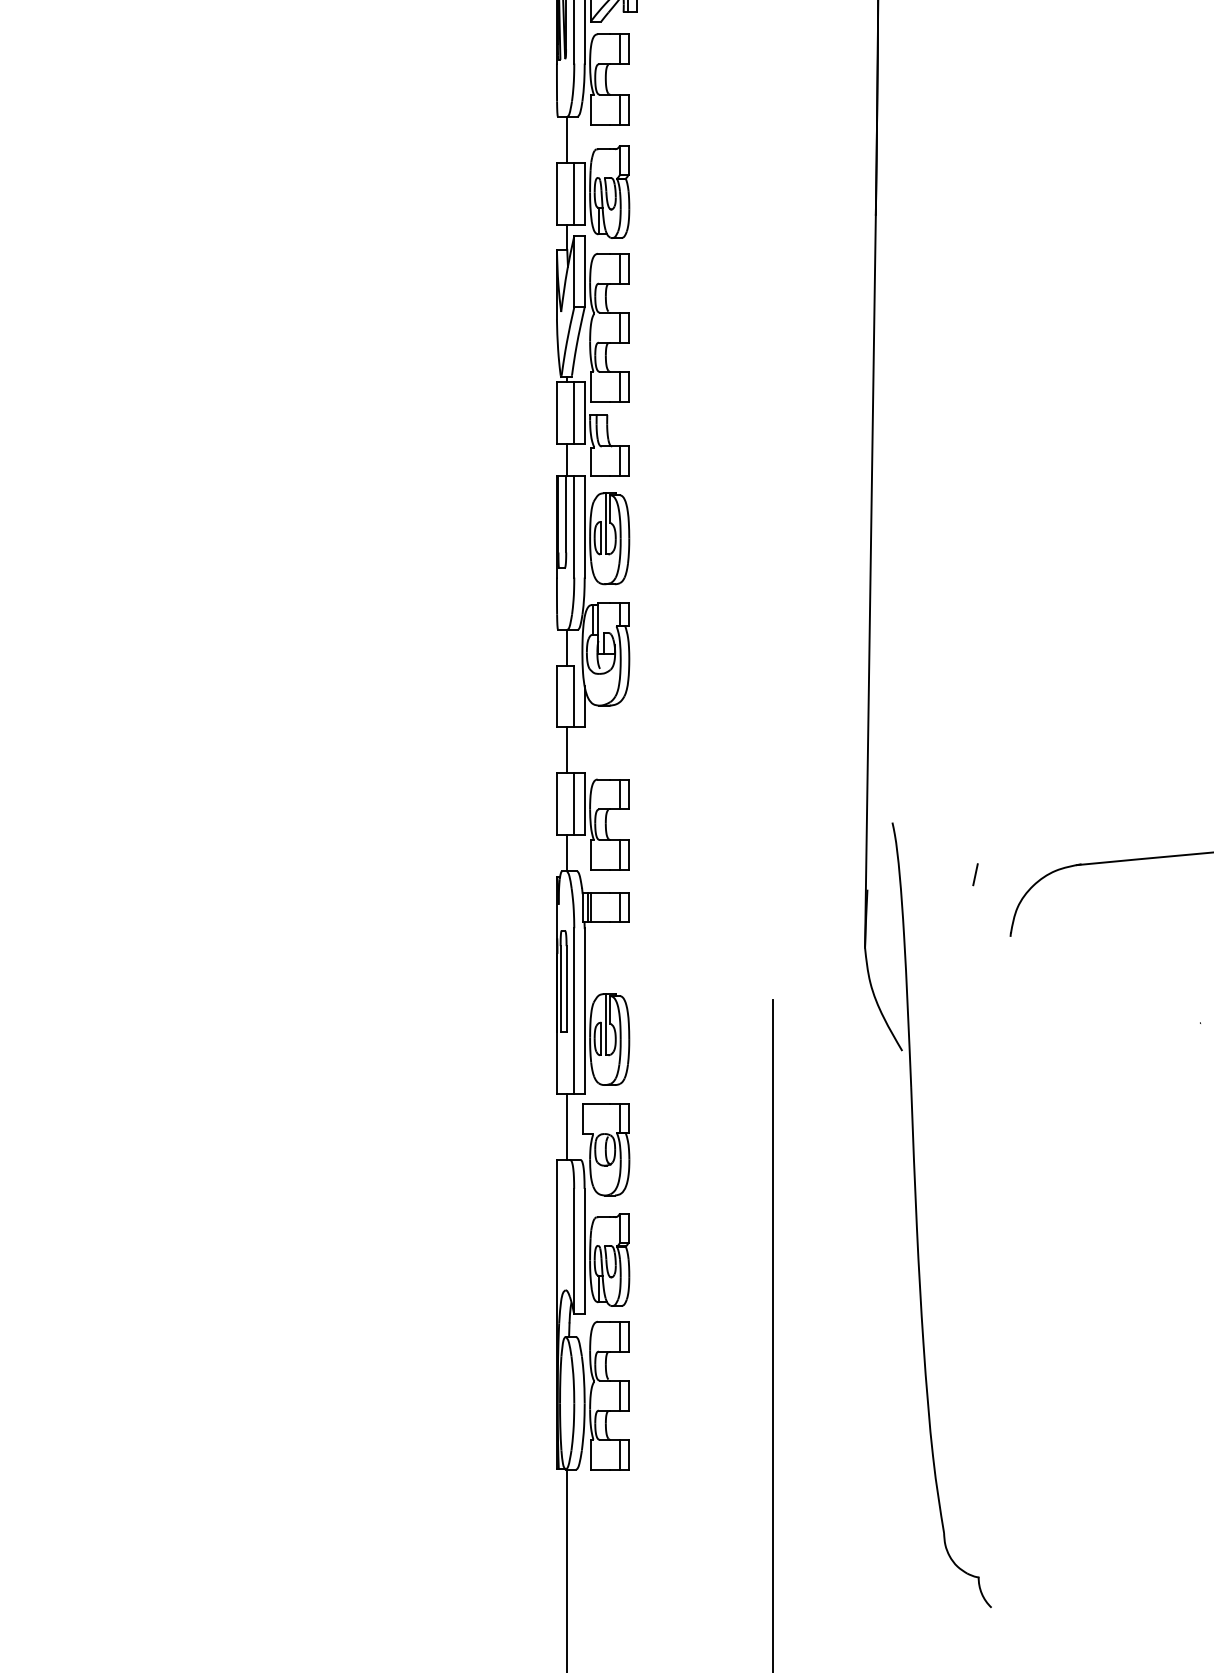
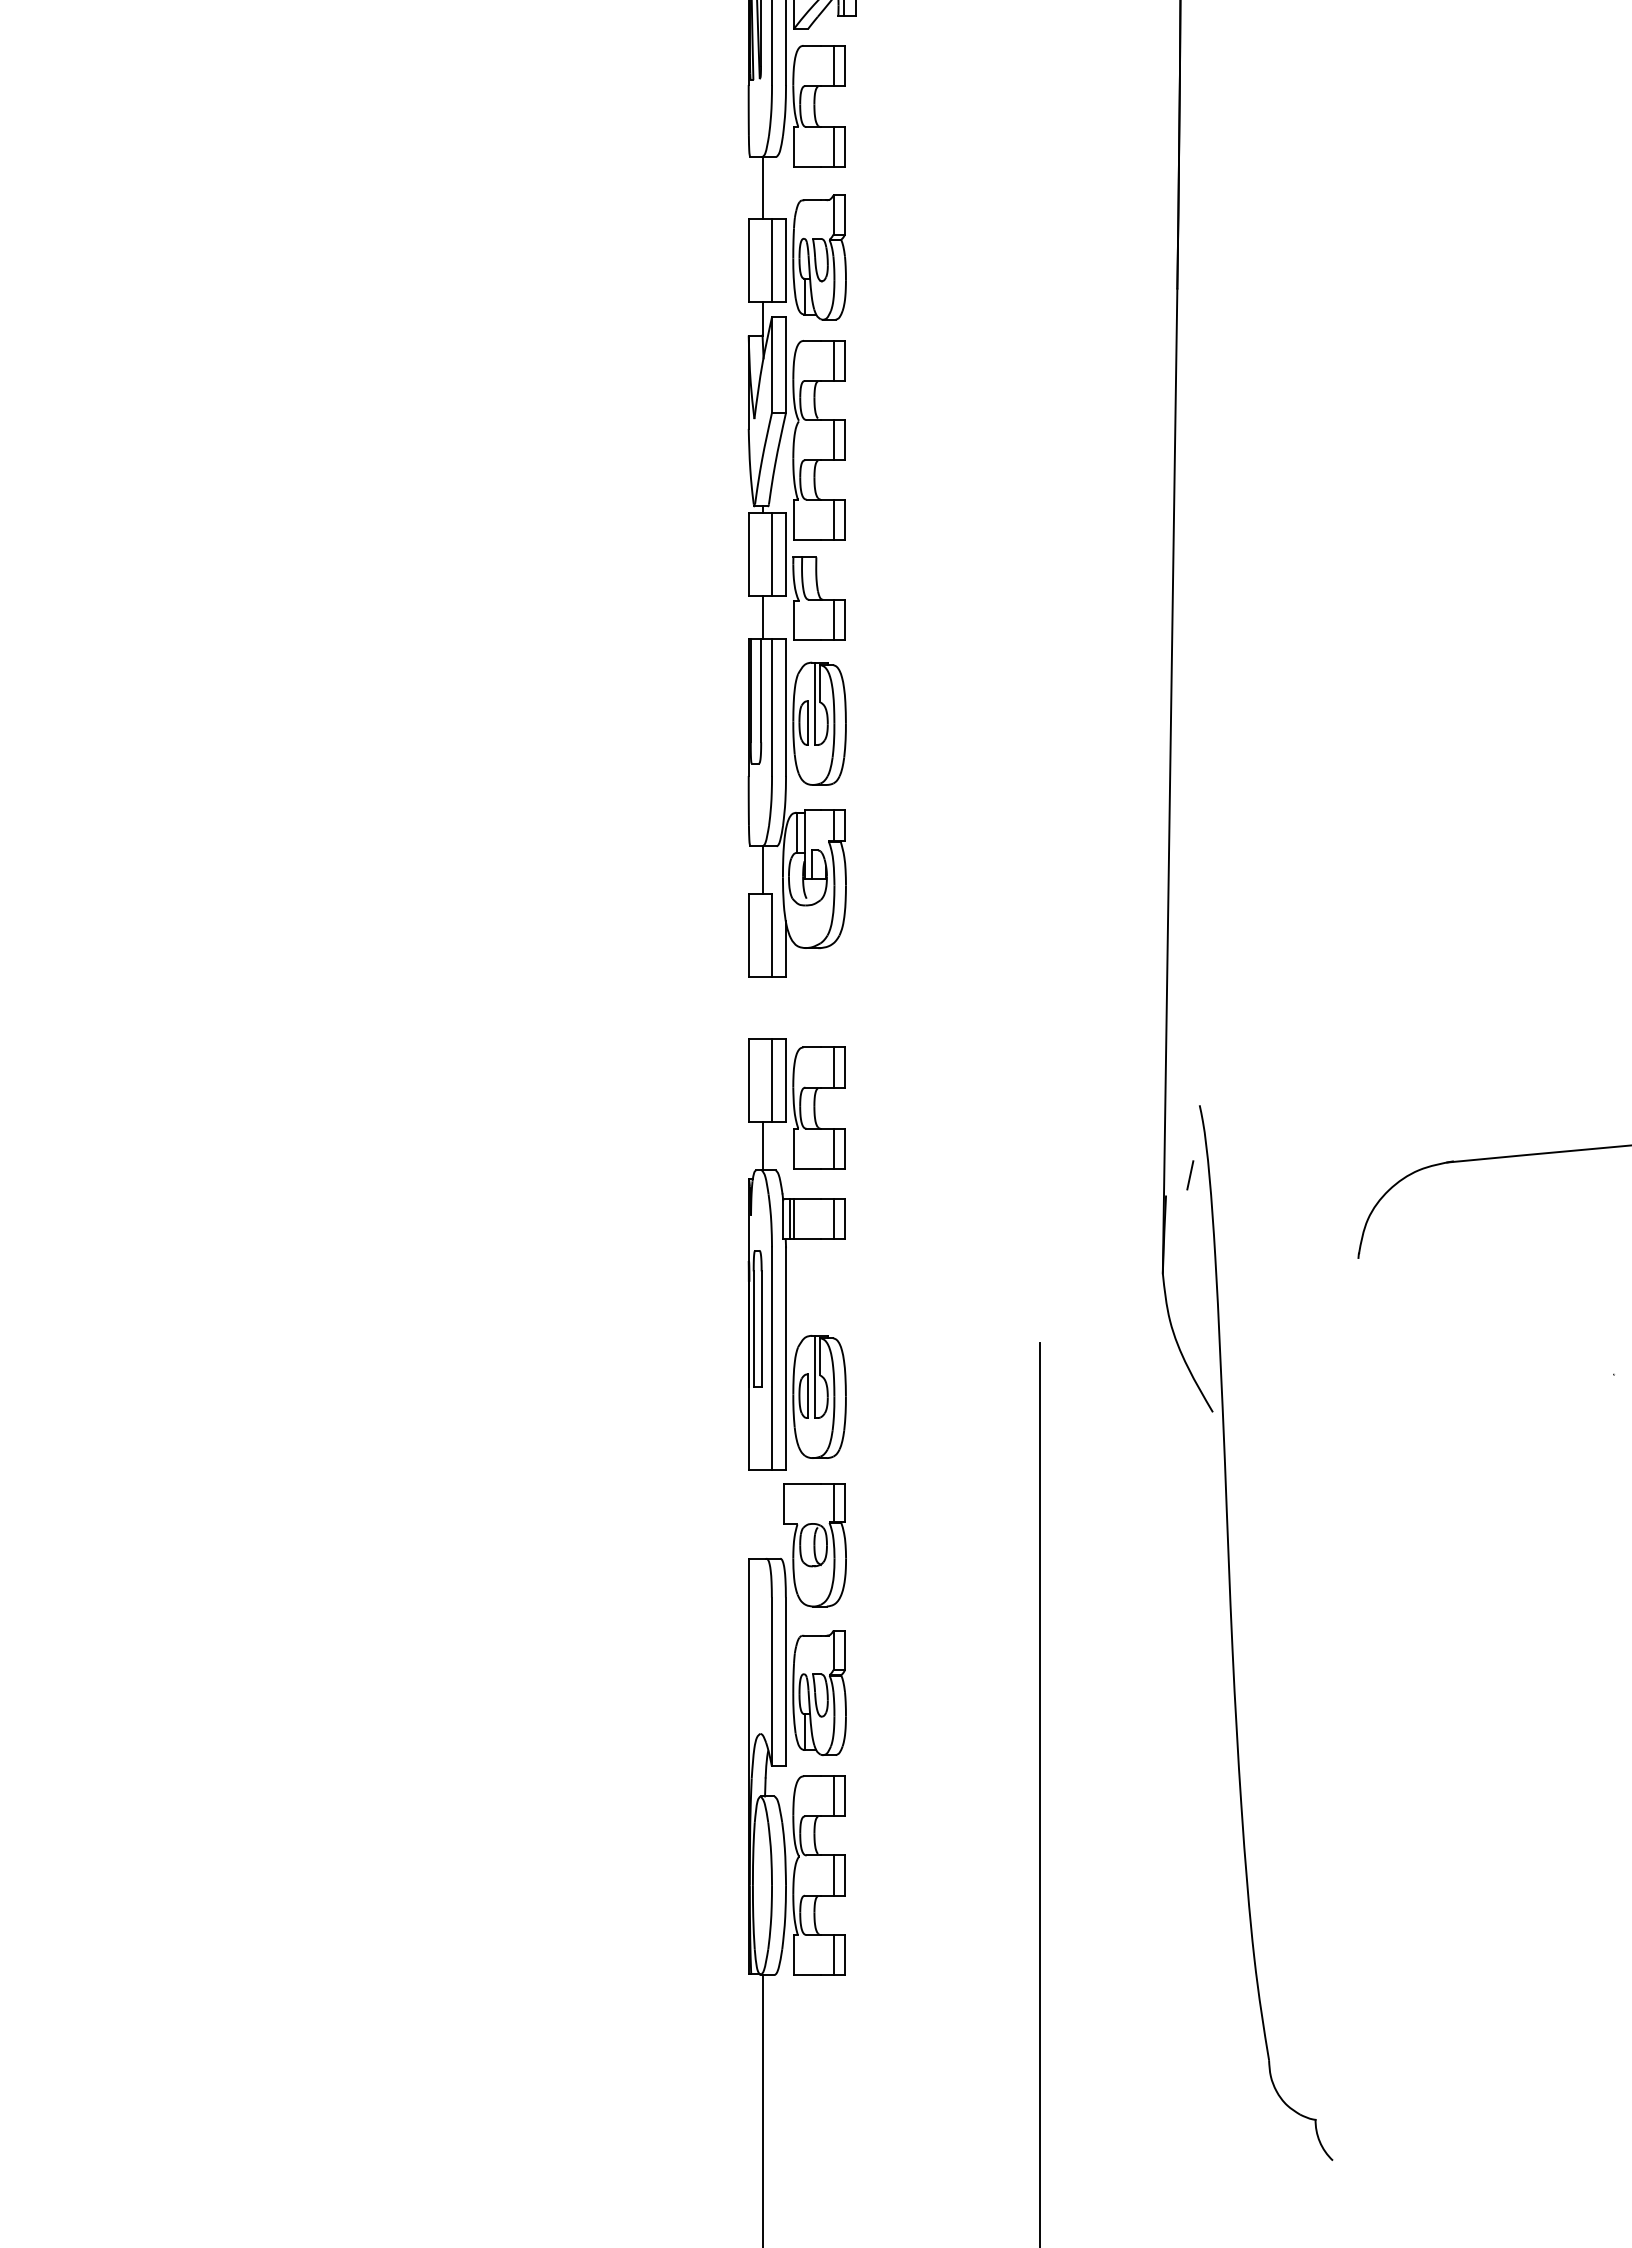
line: (567, 750) -> (762, 1008), removed
line: (975, 874) -> (1190, 1175), moved
line: (567, 1126) -> (762, 1513), removed

